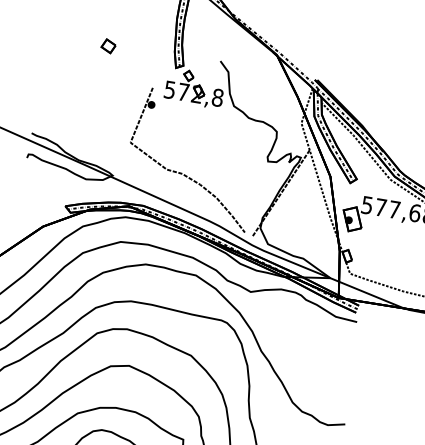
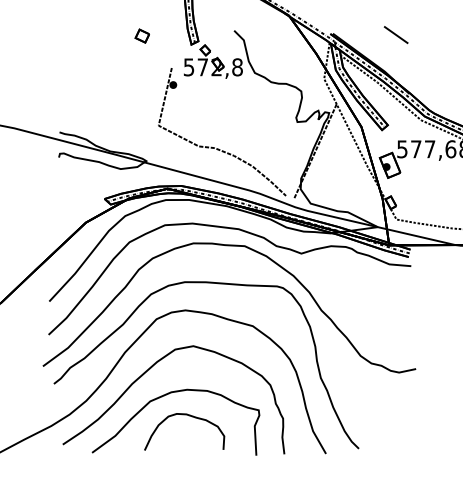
part: (107, 45) -> (141, 35), moved
line: (378, 91) -> (395, 35), added

